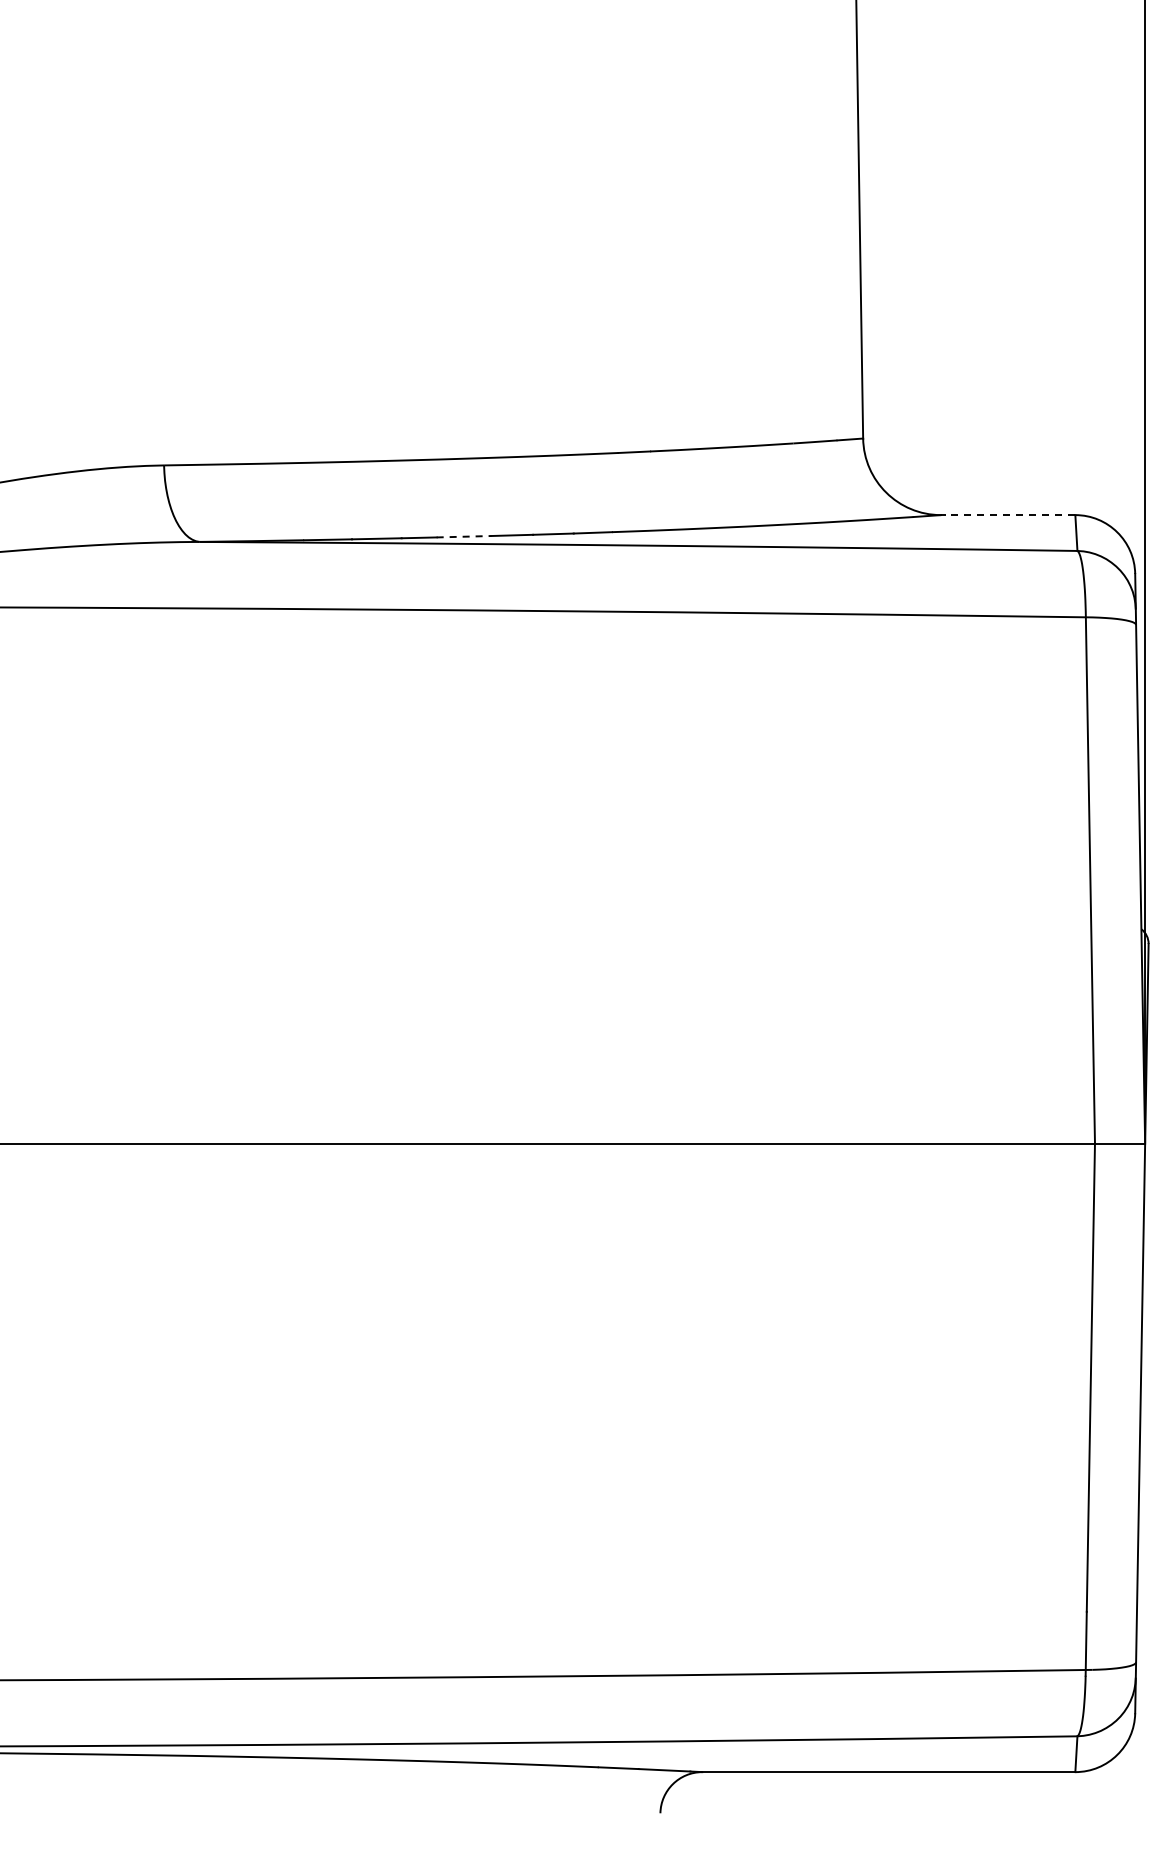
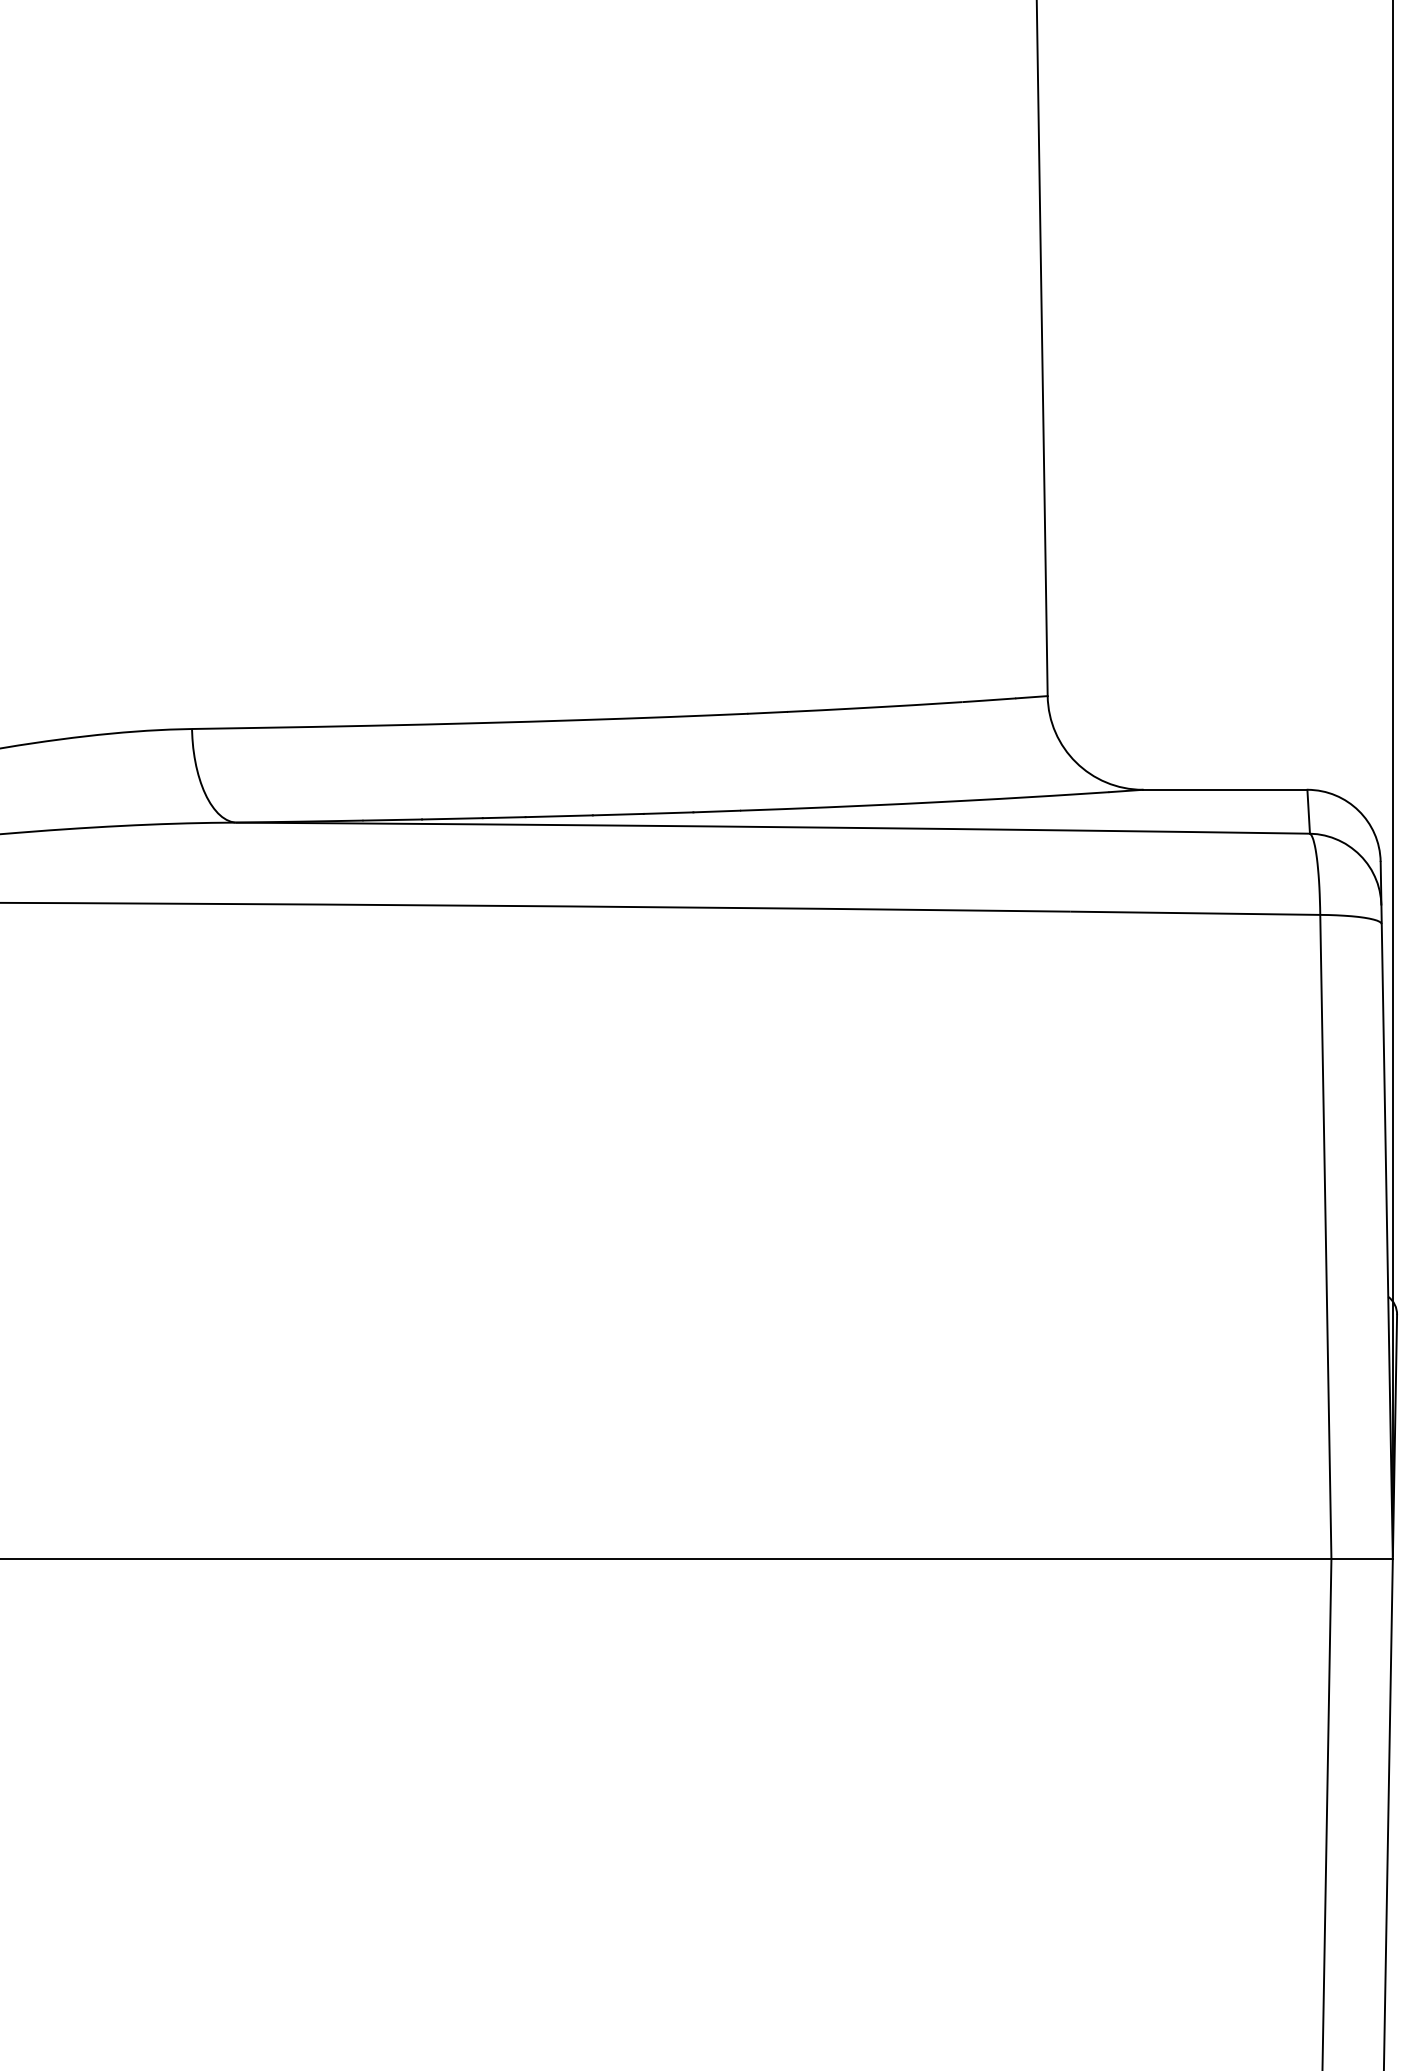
line: (1007, 515) -> (1224, 790), dashed -> solid
line: (464, 536) -> (559, 815), dashed -> solid

